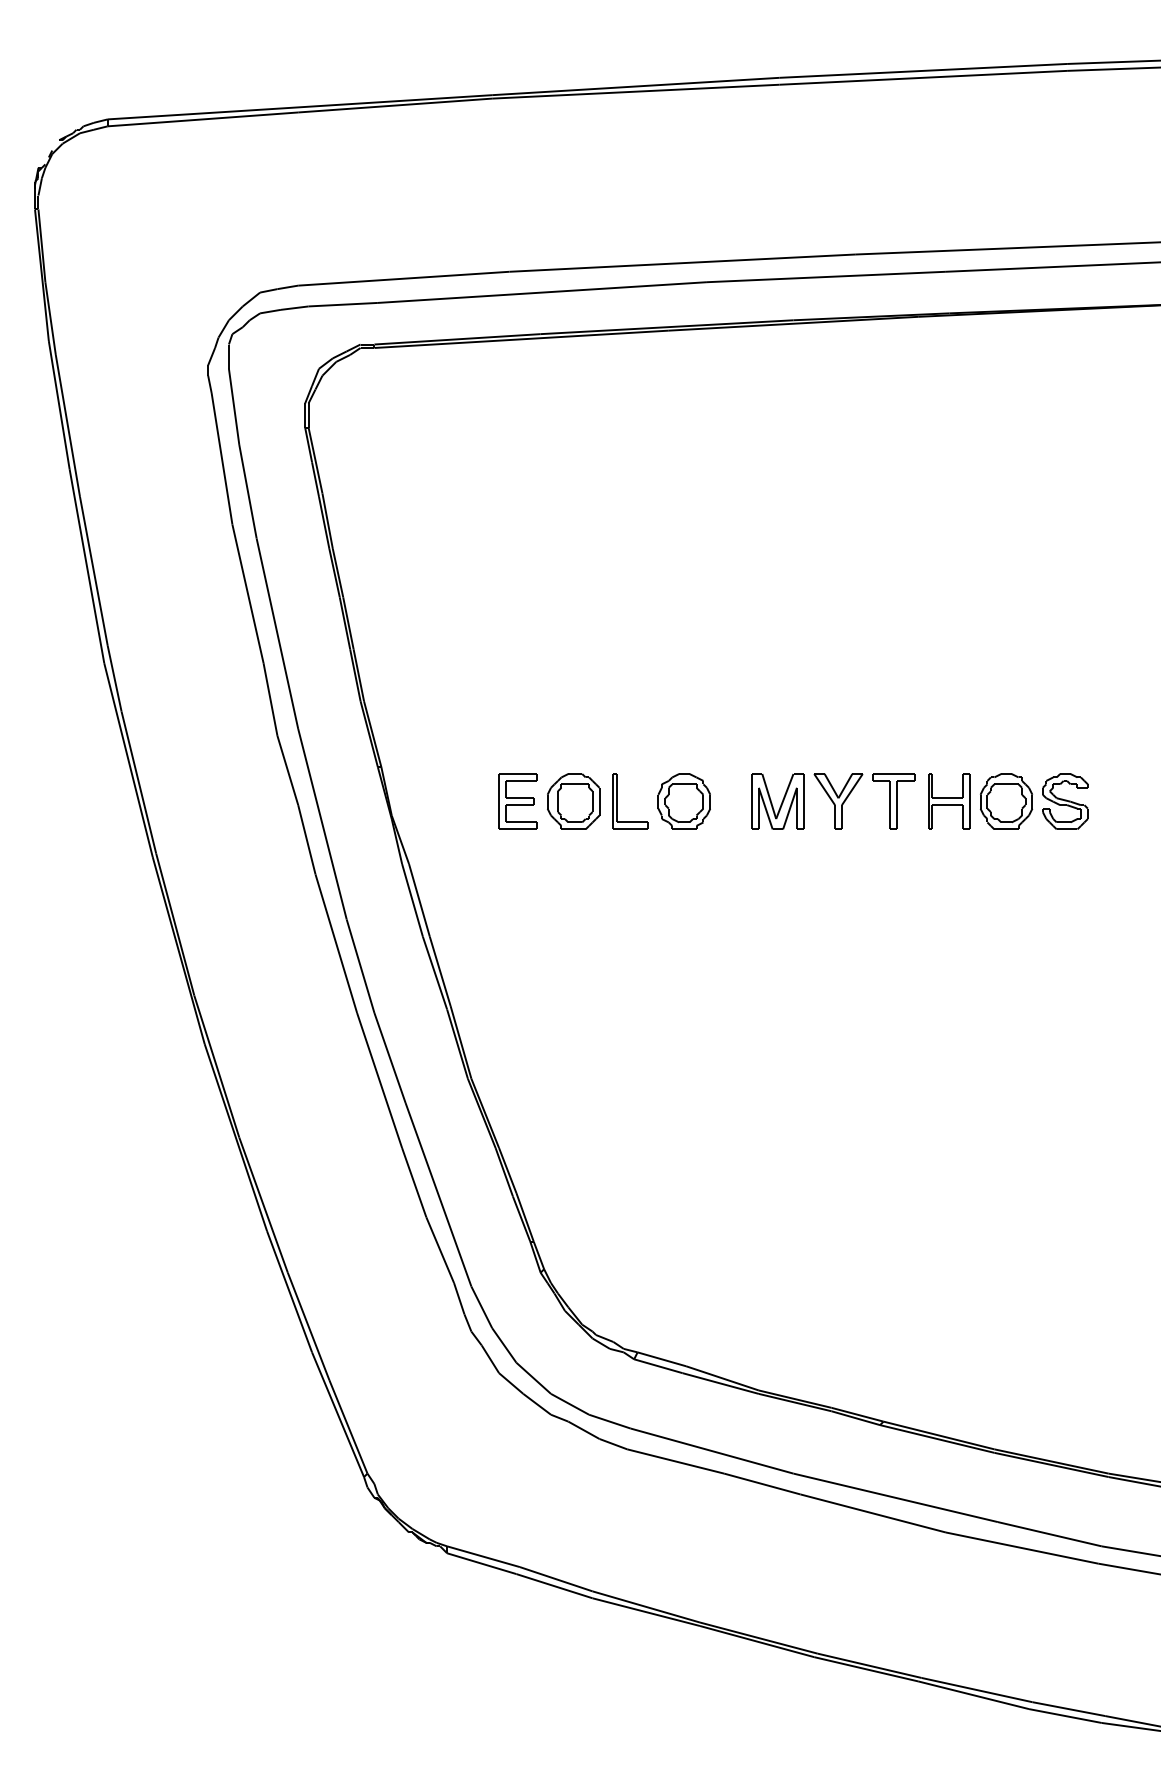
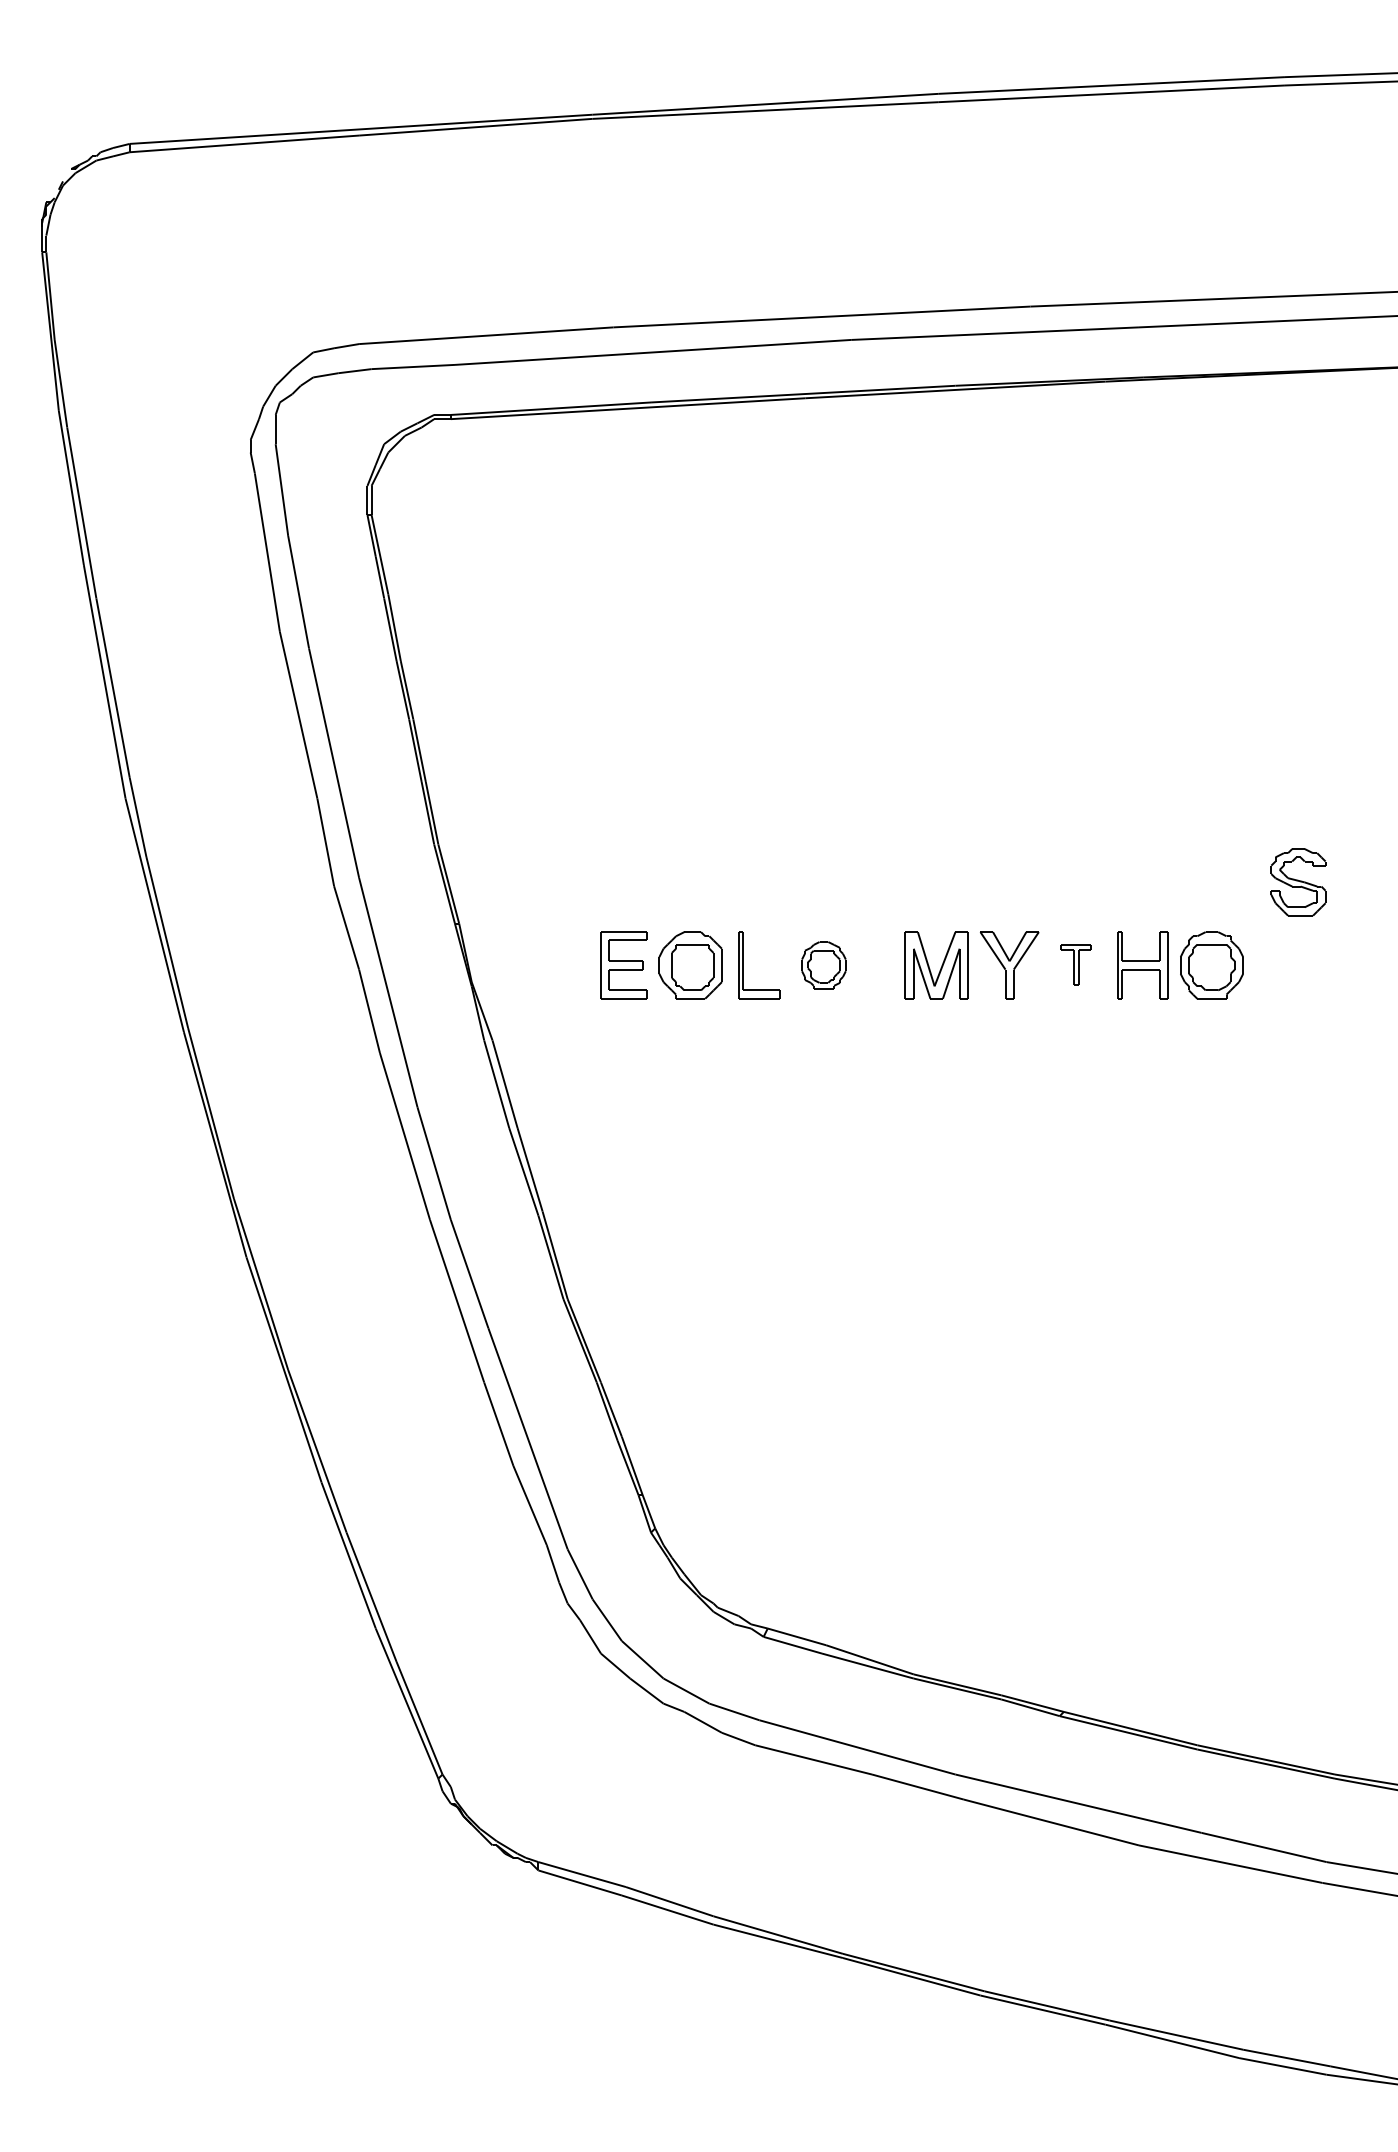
part: (683, 801) -> (823, 965), size x0.7
part: (893, 801) -> (1075, 965), size x0.6
part: (1065, 801) -> (1298, 882), moved

